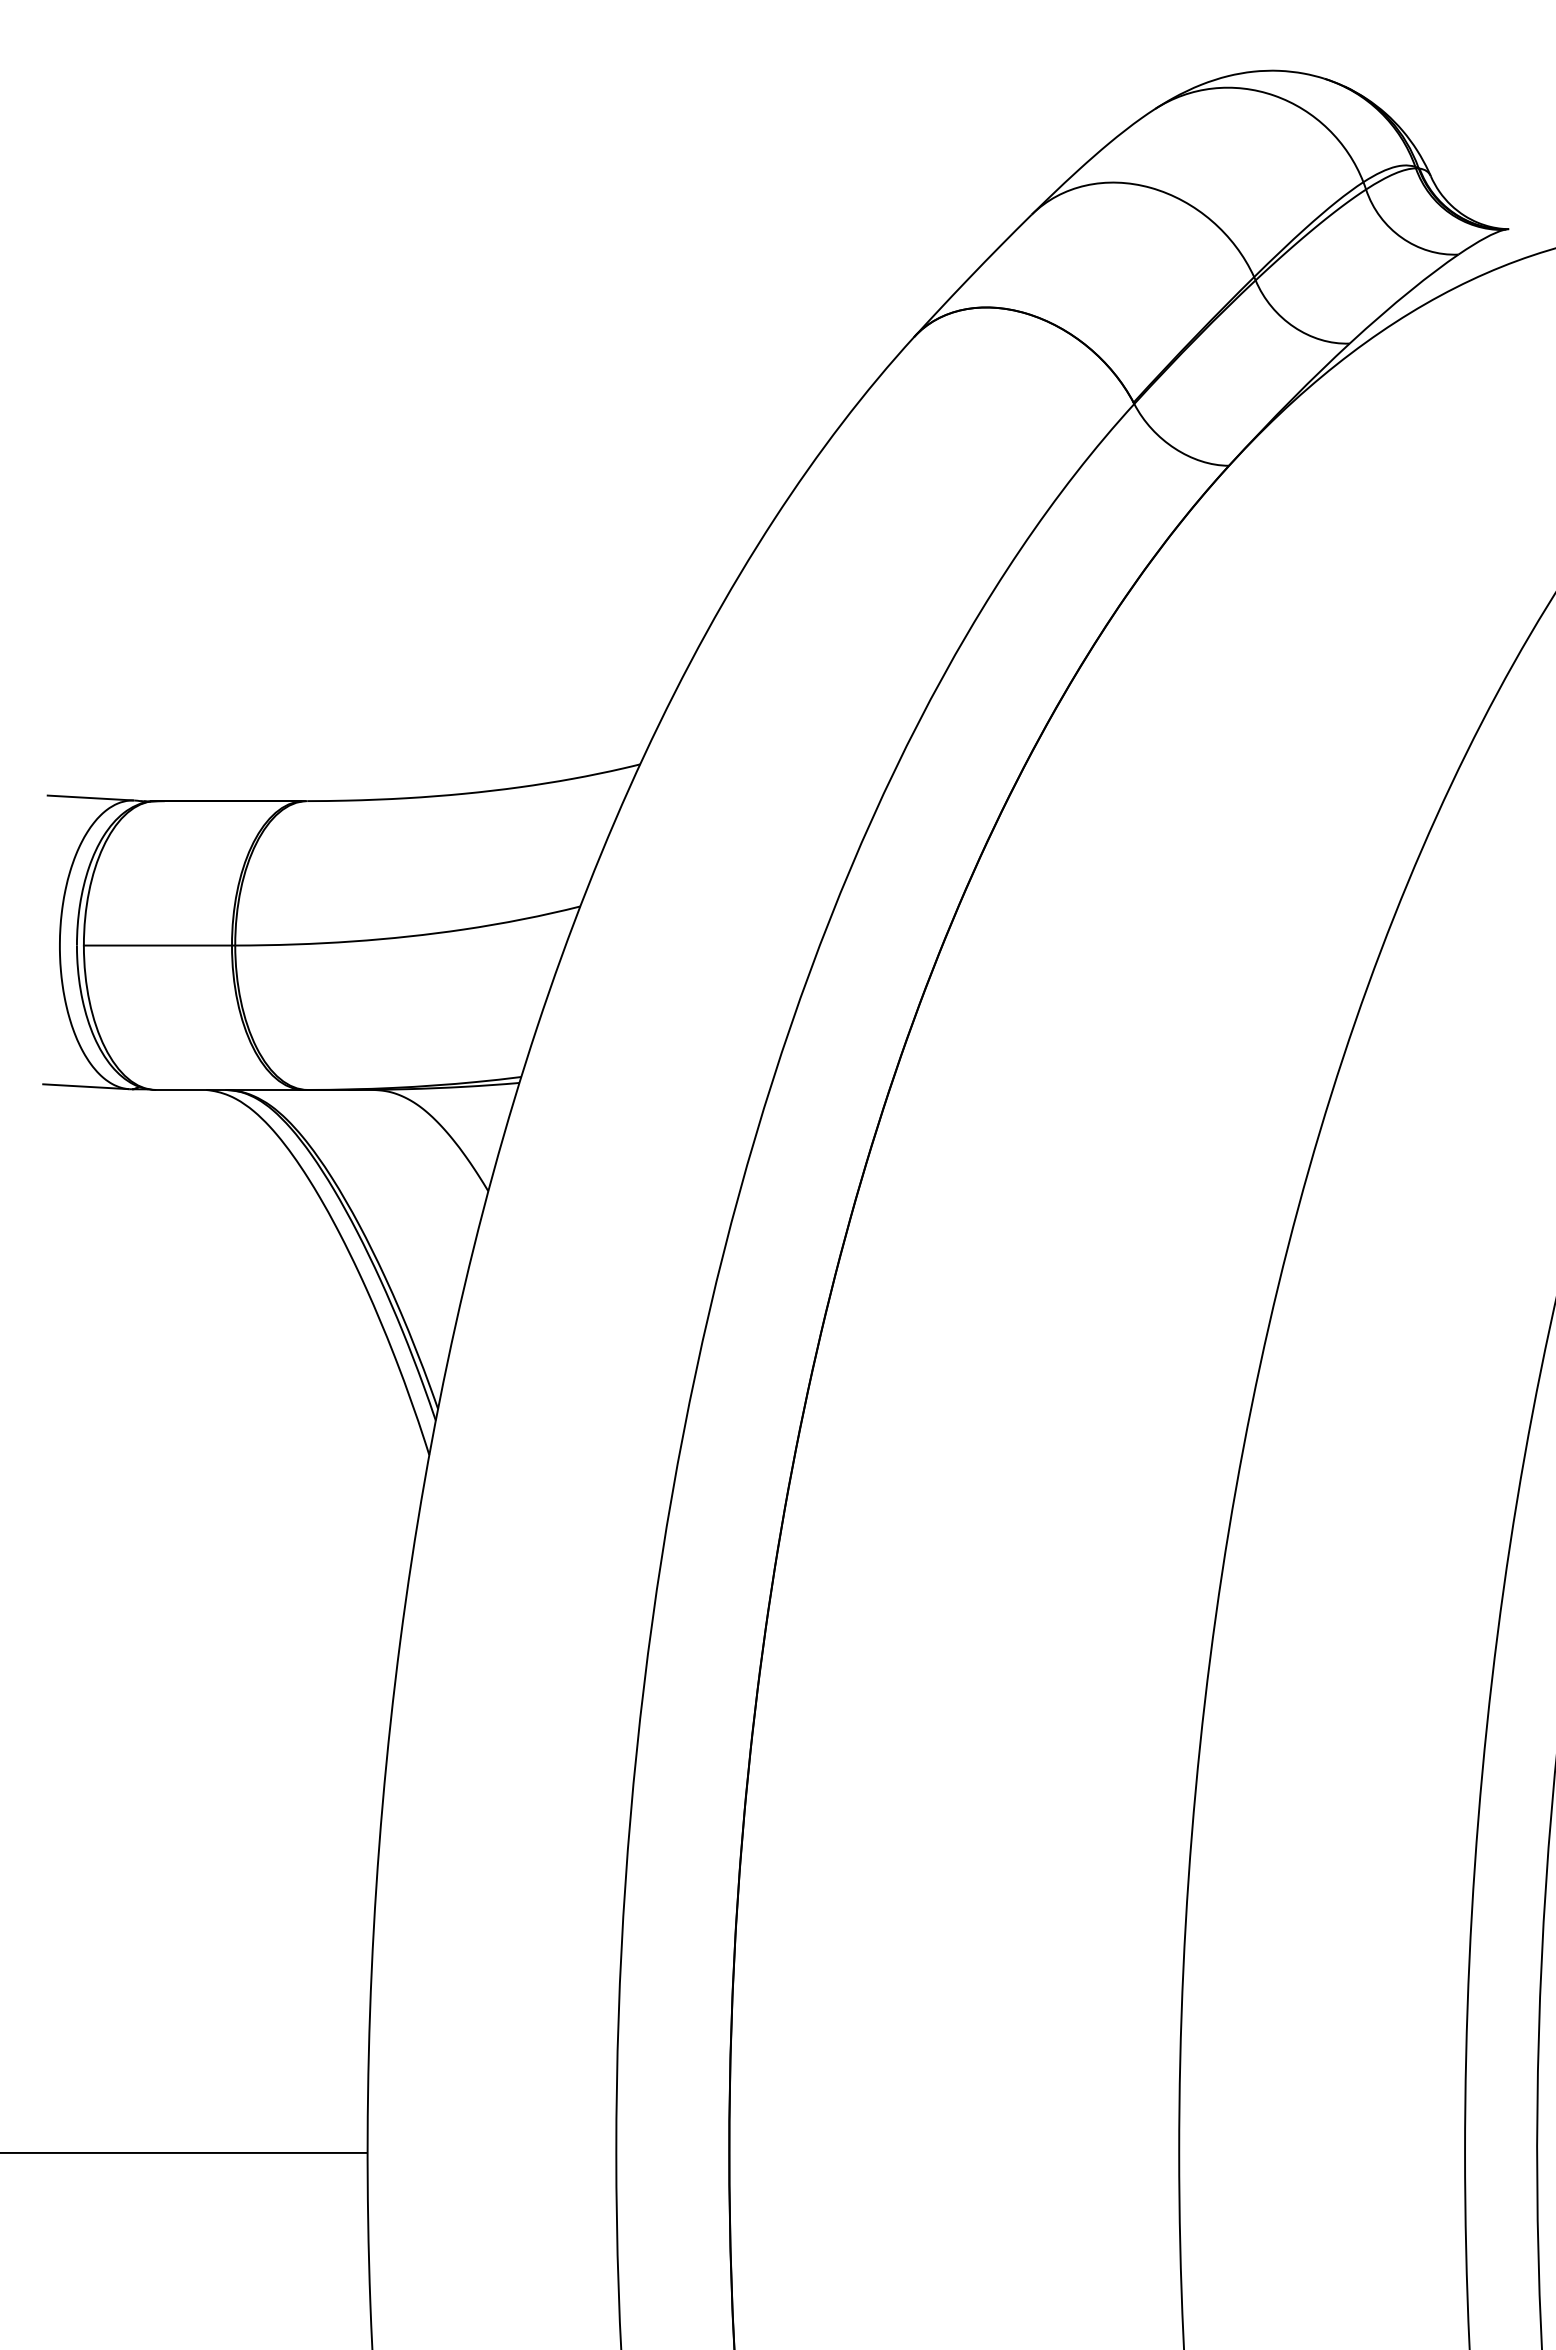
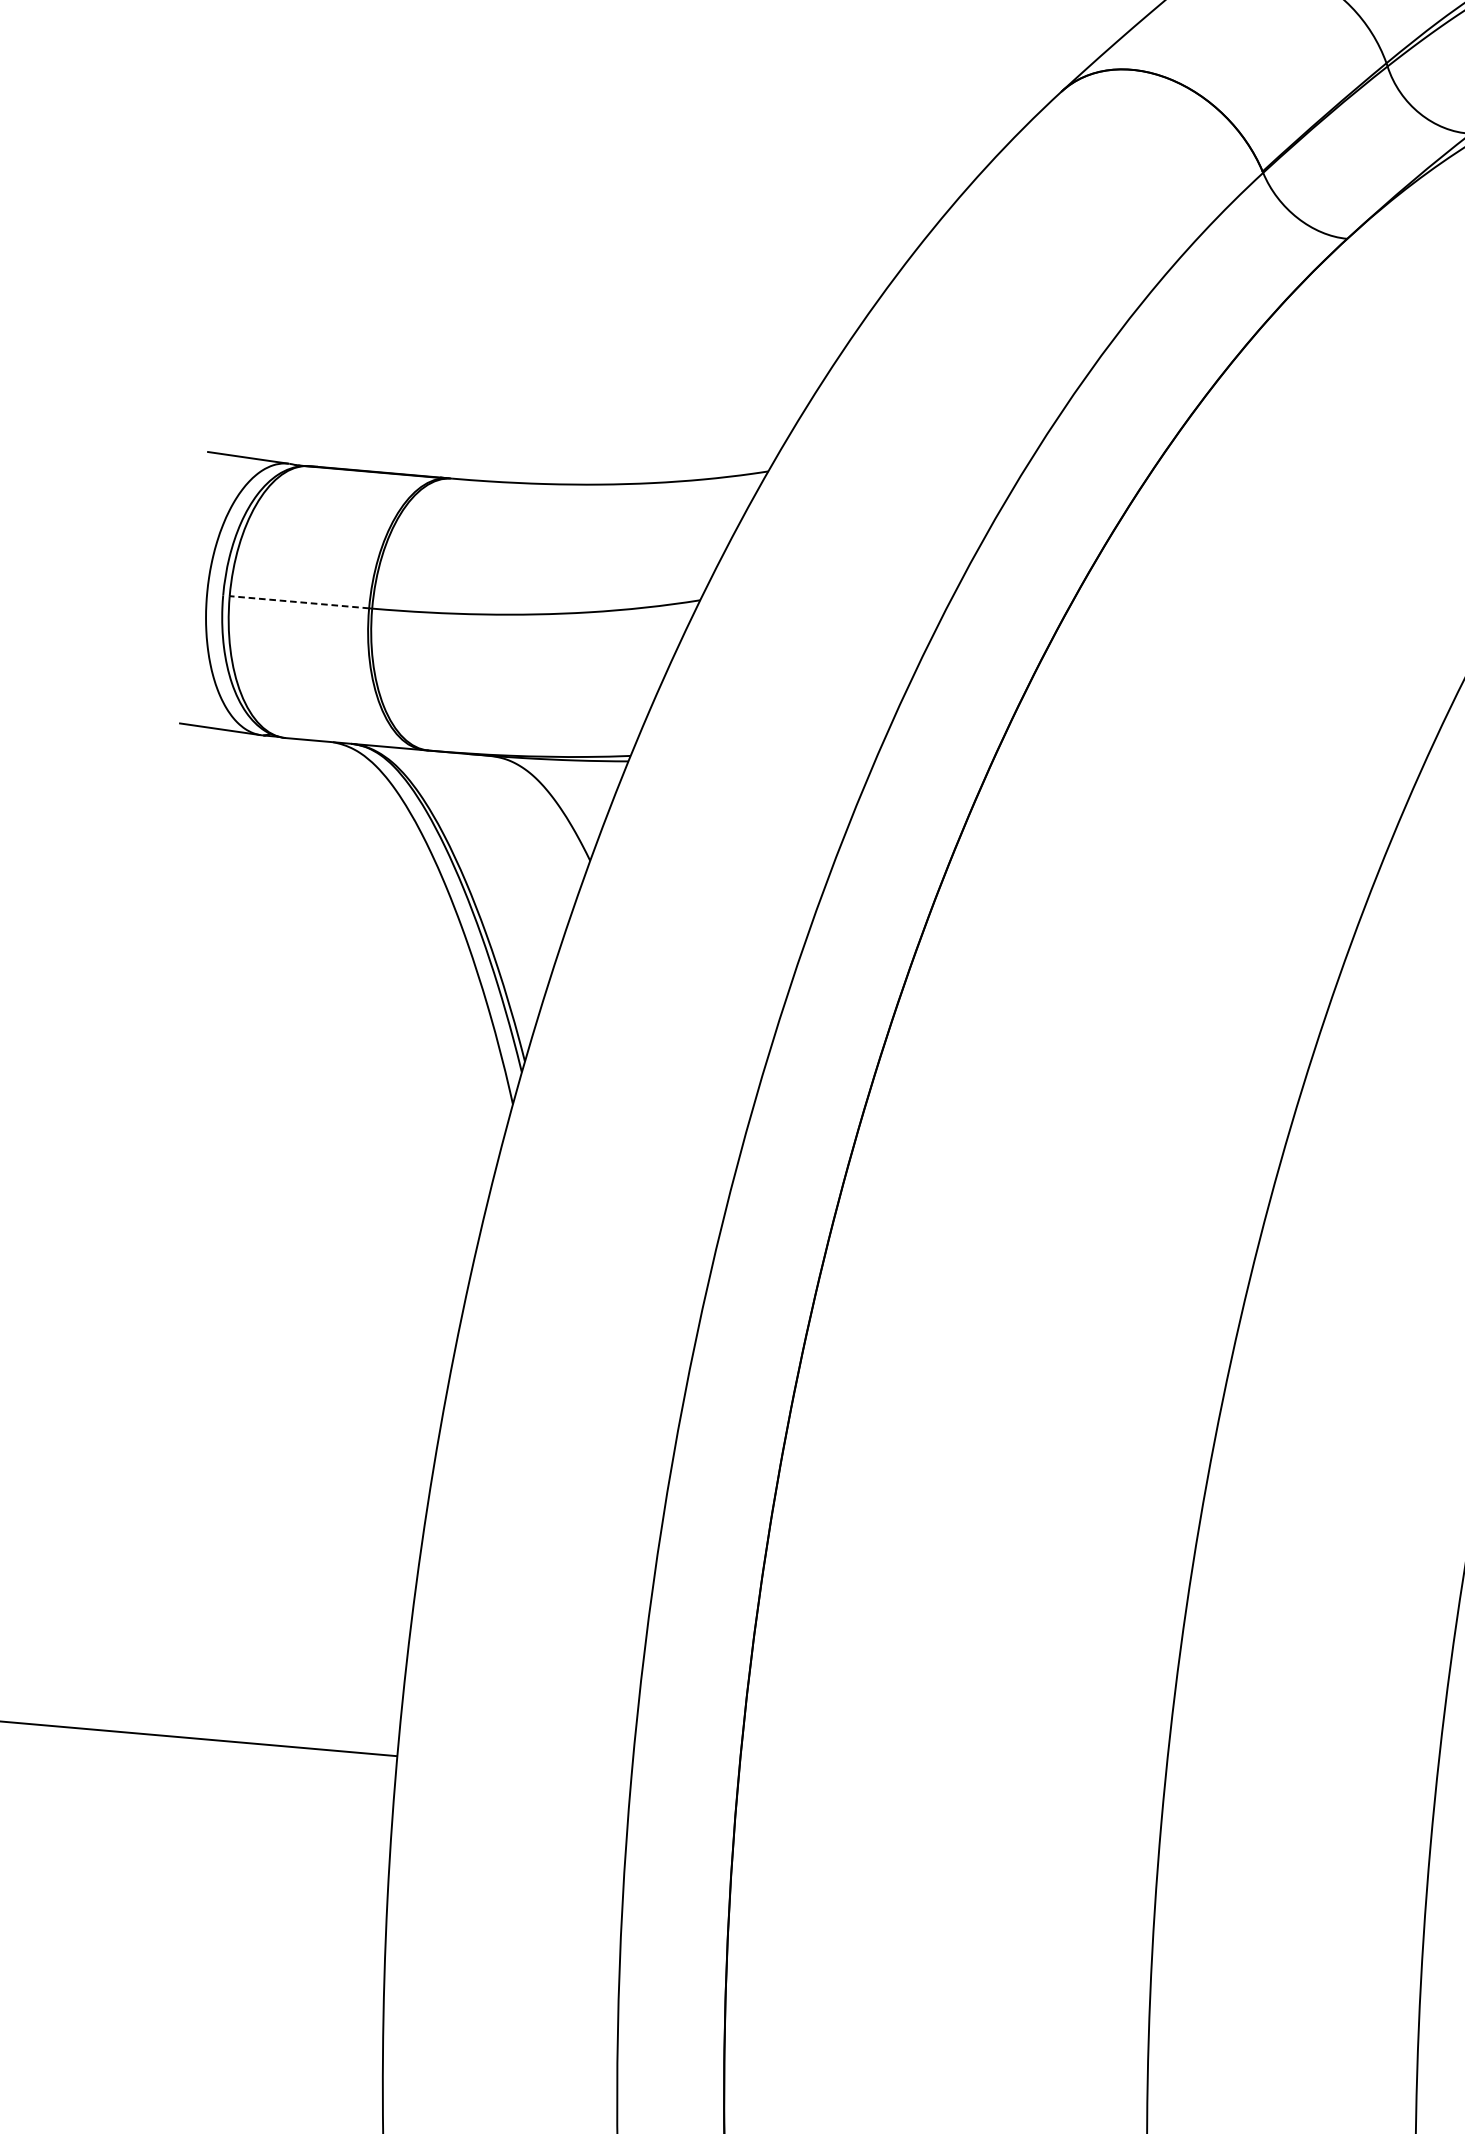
line: (157, 945) -> (299, 602), solid -> dashed

